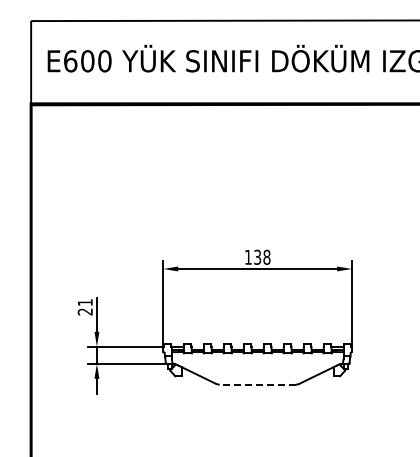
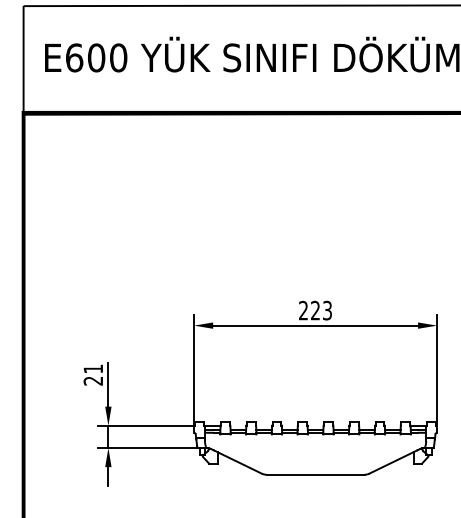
text: (257, 256) -> (315, 309), 138 -> 223
line: (257, 384) -> (315, 474), dashed -> solid

